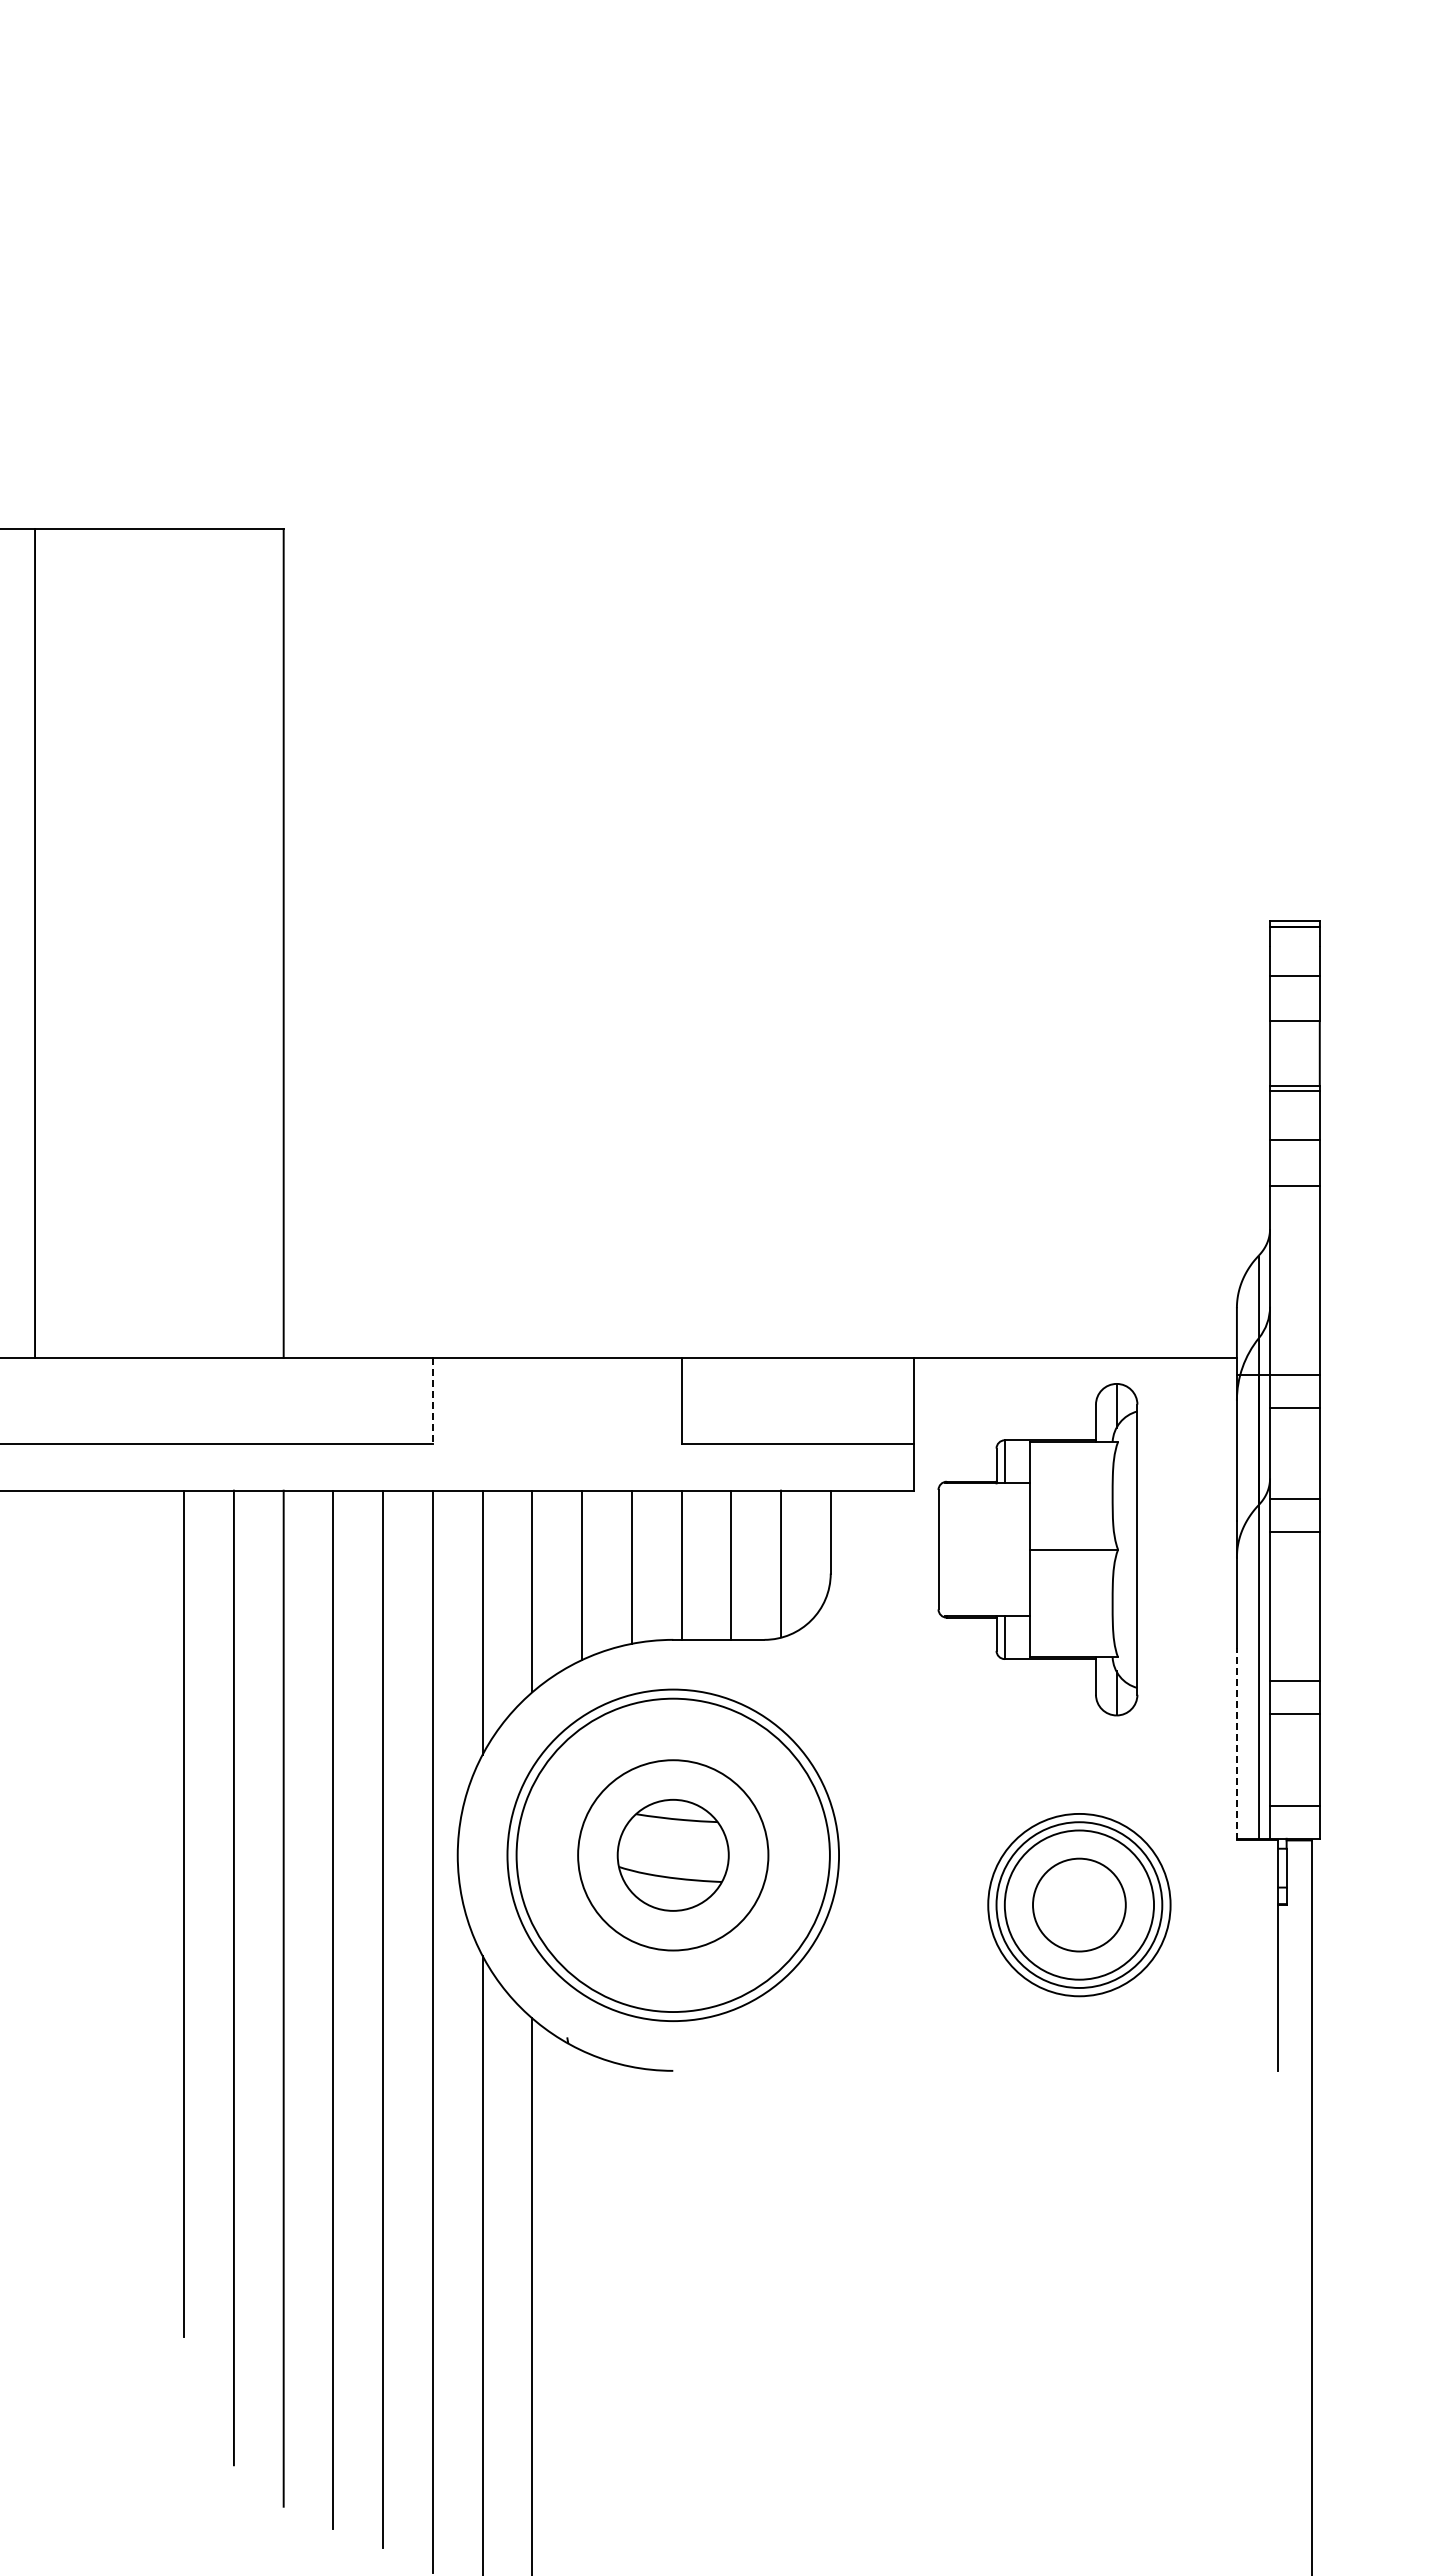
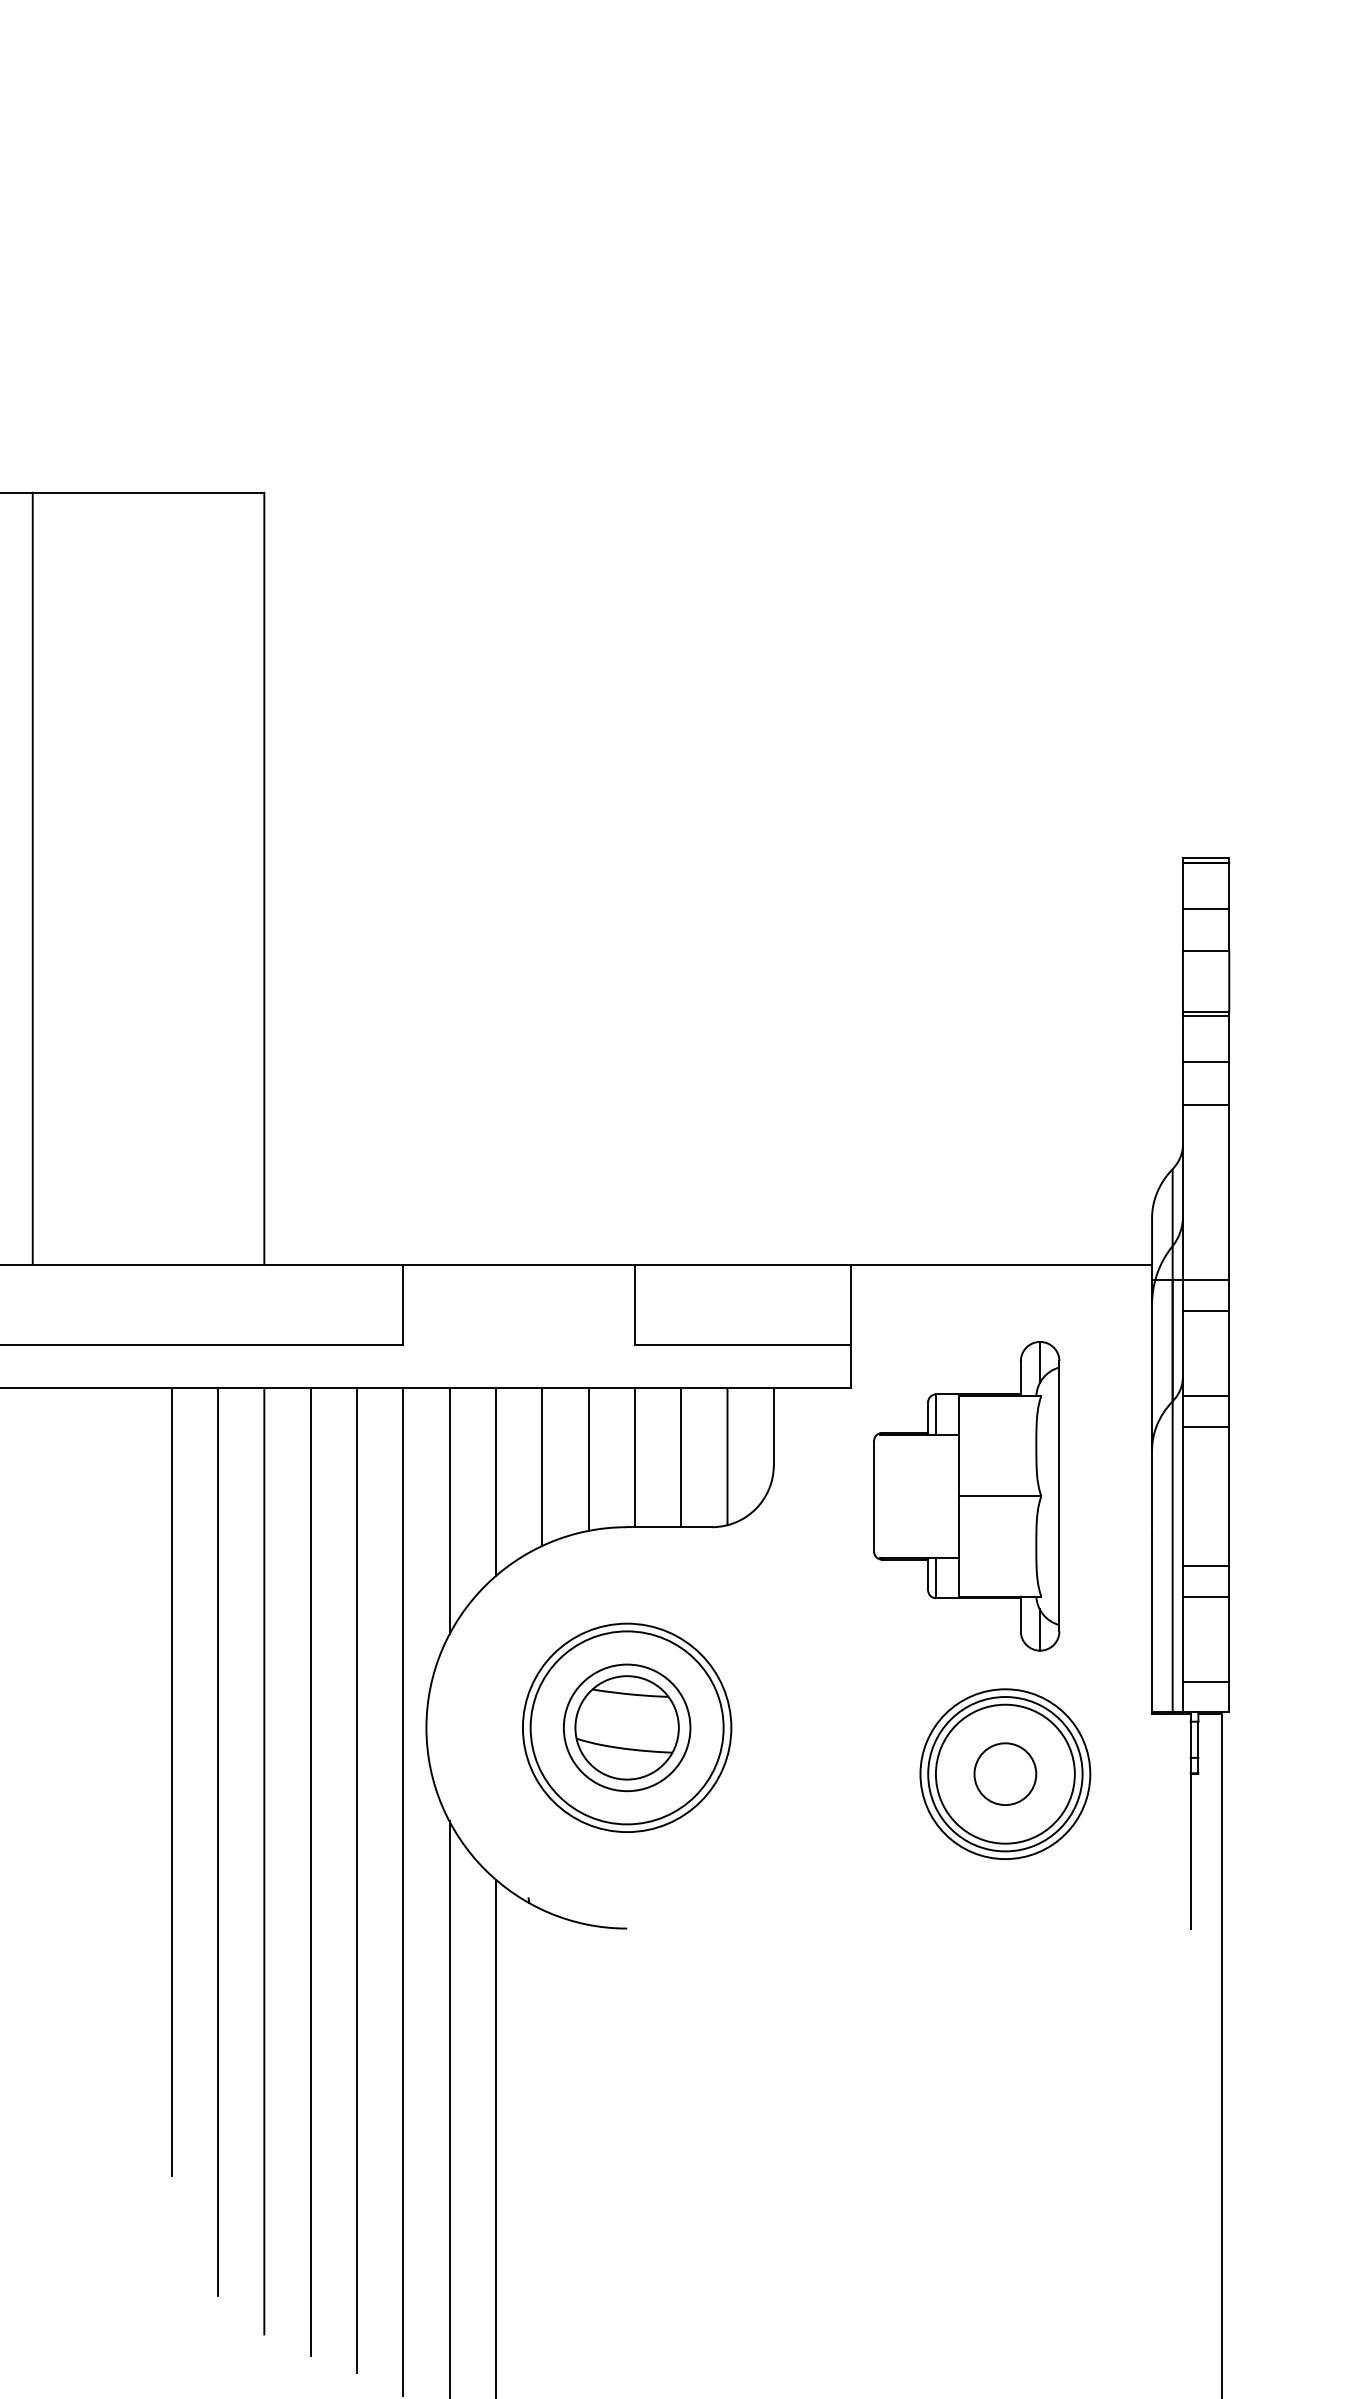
line: (432, 1401) -> (402, 1305), dashed -> solid
part: (1037, 1549) -> (966, 1496), moved
line: (1236, 1743) -> (1151, 1623), dashed -> solid
circle: (672, 1854) -> (626, 1727), size x0.62
circle: (673, 1855) -> (627, 1728), size x0.71
circle: (673, 1855) -> (627, 1728), size x0.71
circle: (1079, 1904) -> (1005, 1773), size x0.71

